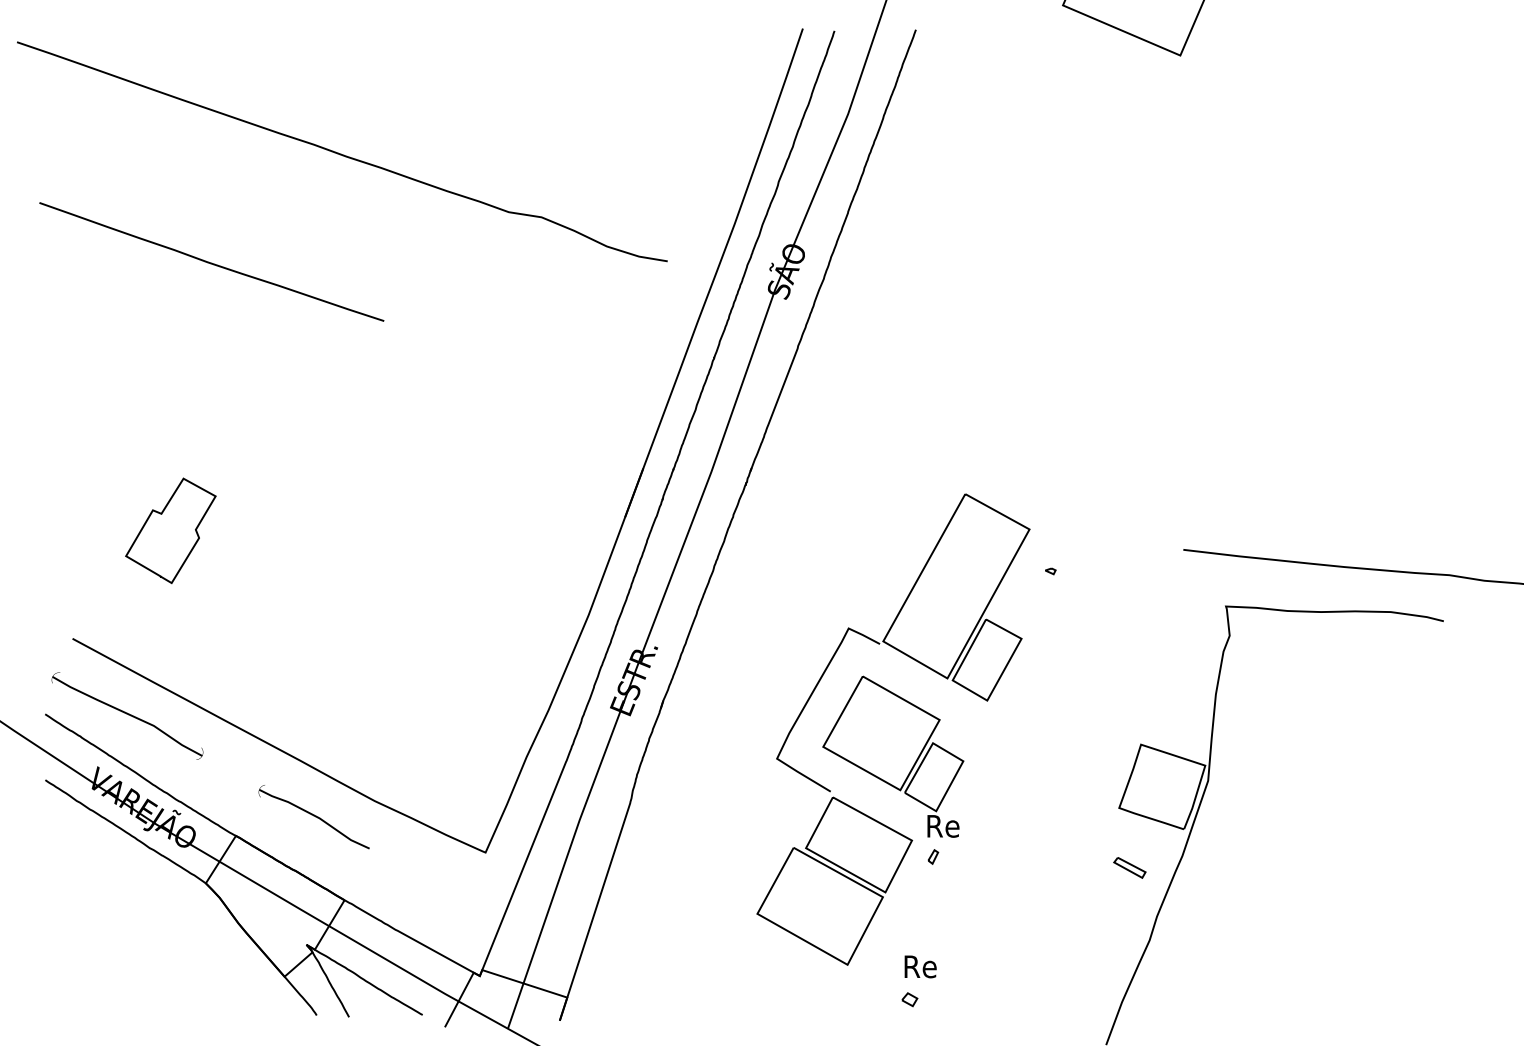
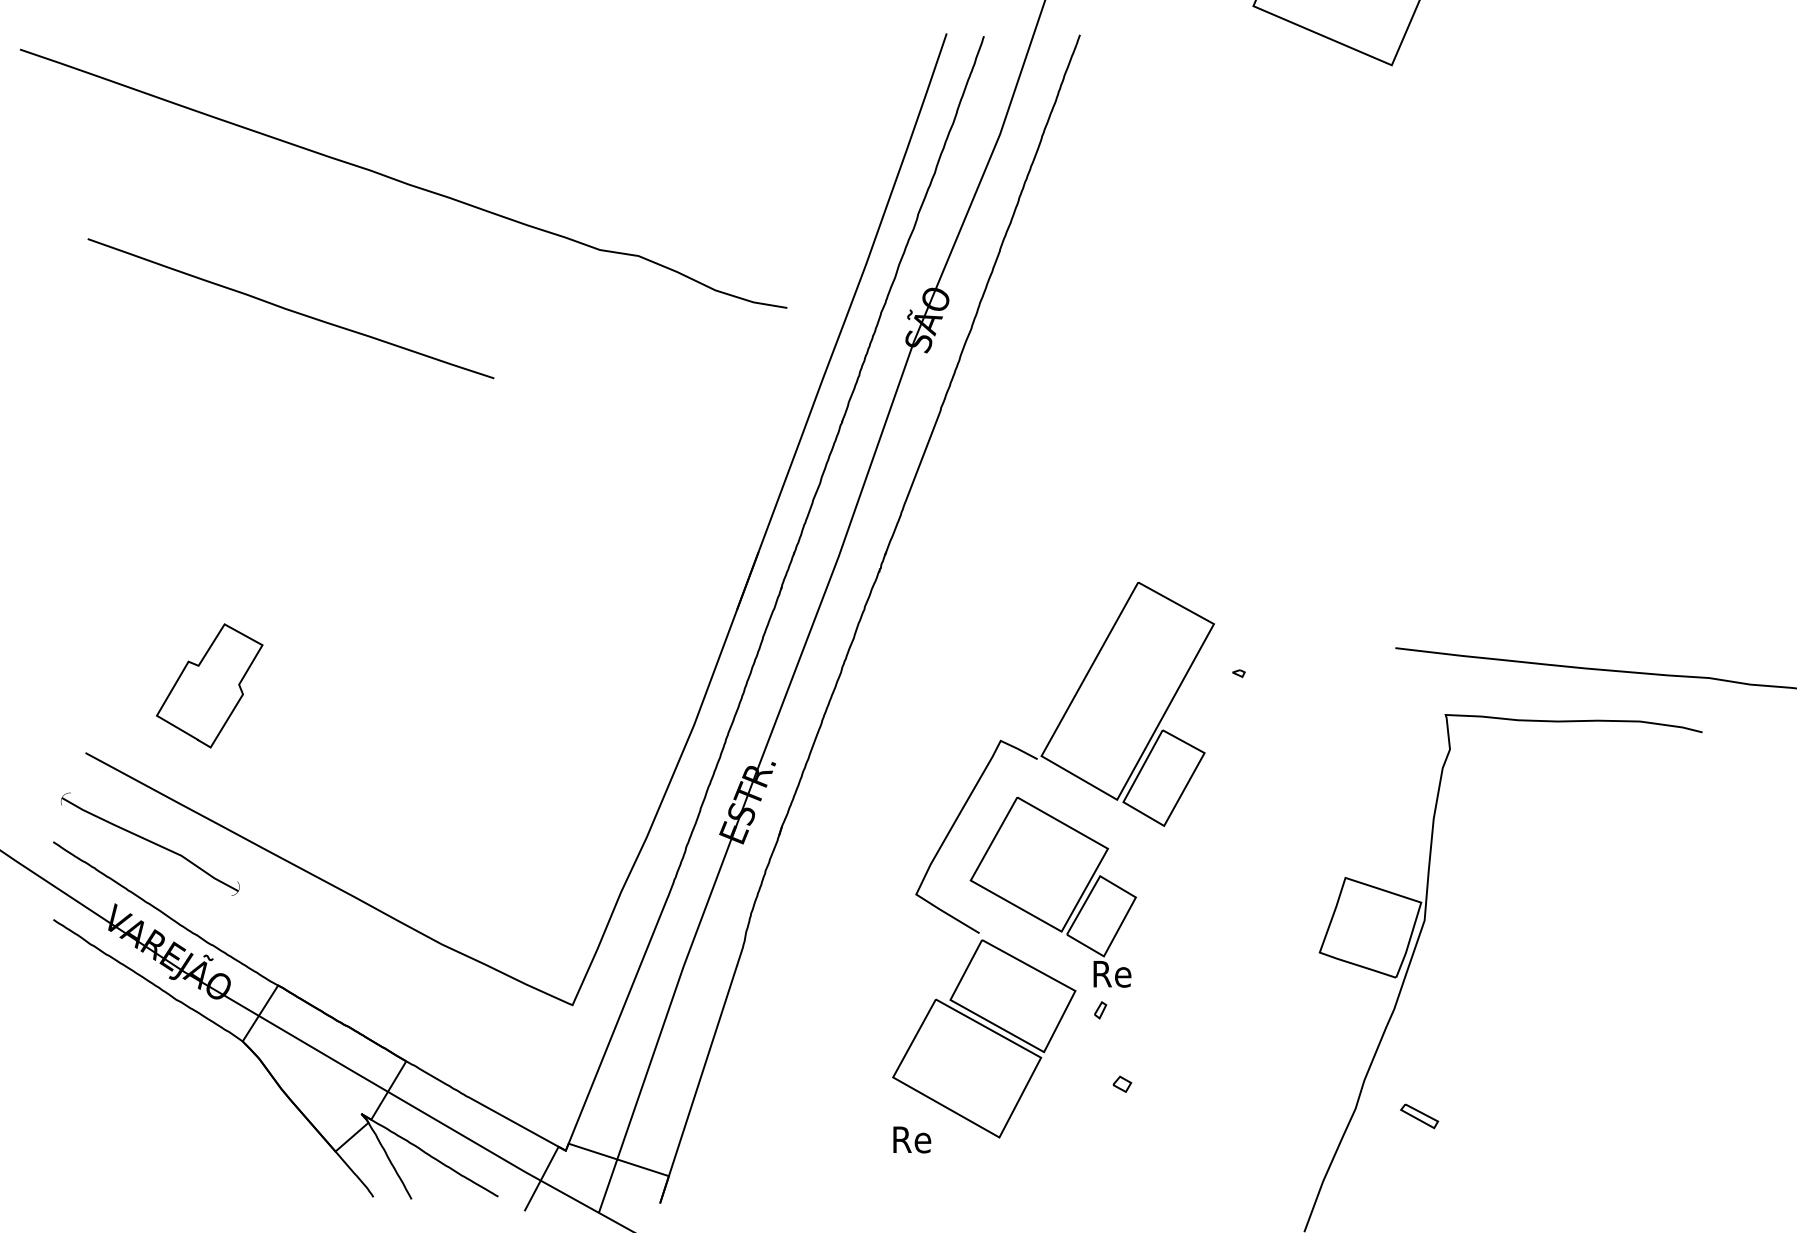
curve: (211, 262) -> (290, 309), moved
part: (170, 530) -> (209, 685), moved
part: (313, 817) -> (369, 963), removed
part: (1129, 867) -> (1419, 1115), moved
text: (920, 966) -> (912, 1139), moved
line: (908, 1002) -> (1120, 1087), moved

